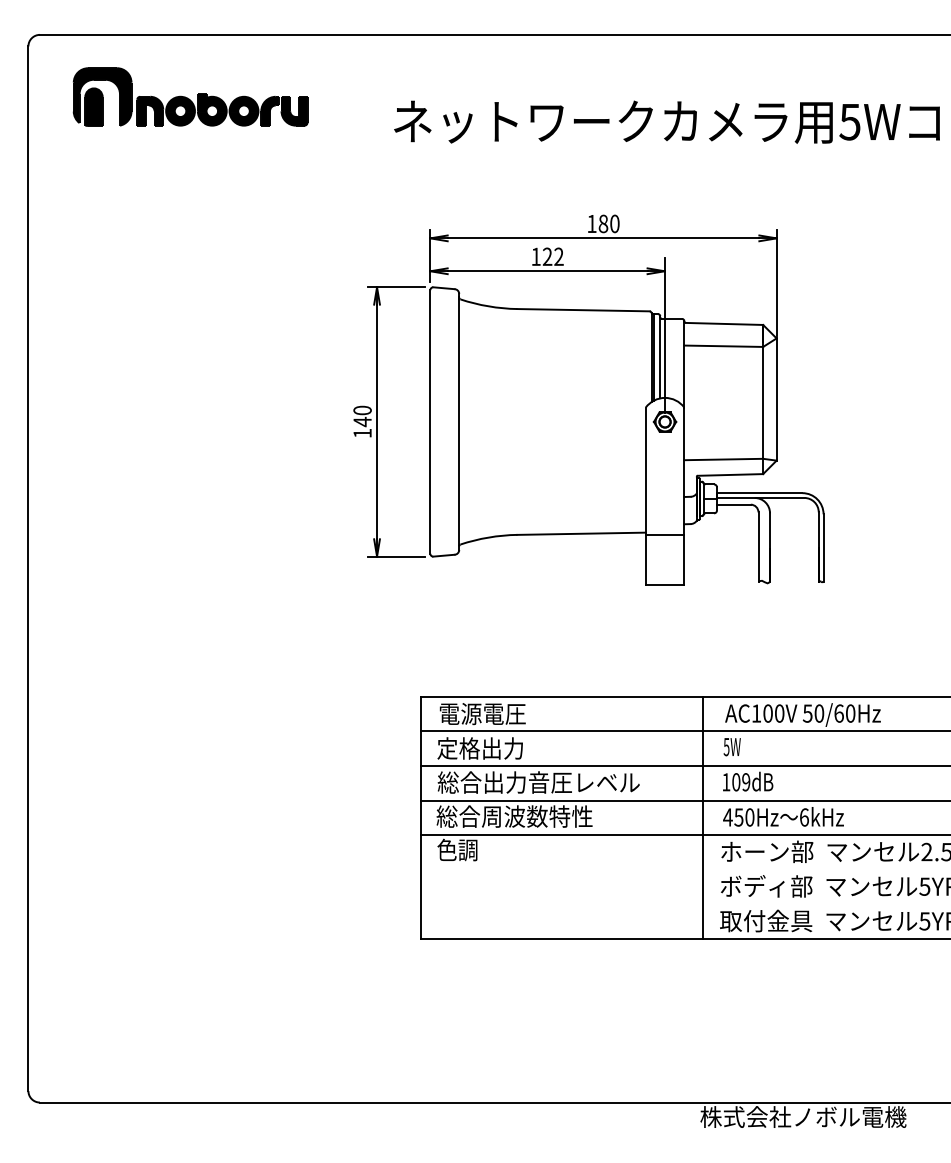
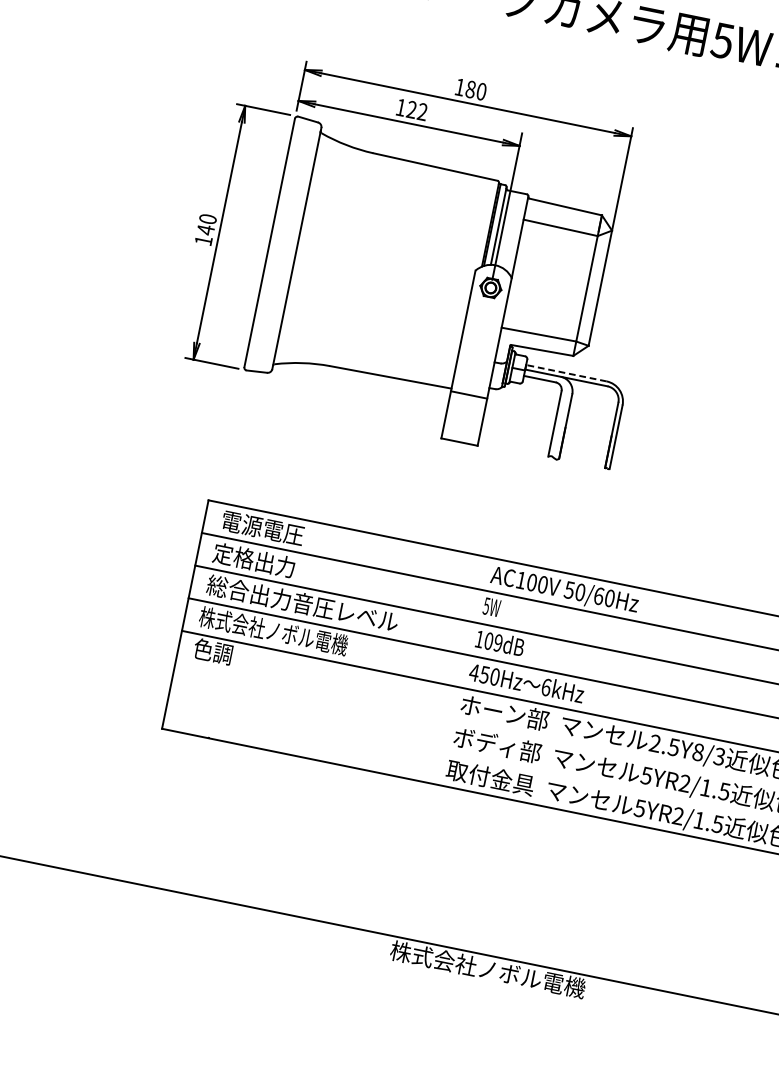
line: (759, 493) -> (566, 373), solid -> dashed
text: (514, 816) -> (273, 630), 総合周波数特性 -> 株式会社ノボル電機
line: (703, 817) -> (451, 668), removed

